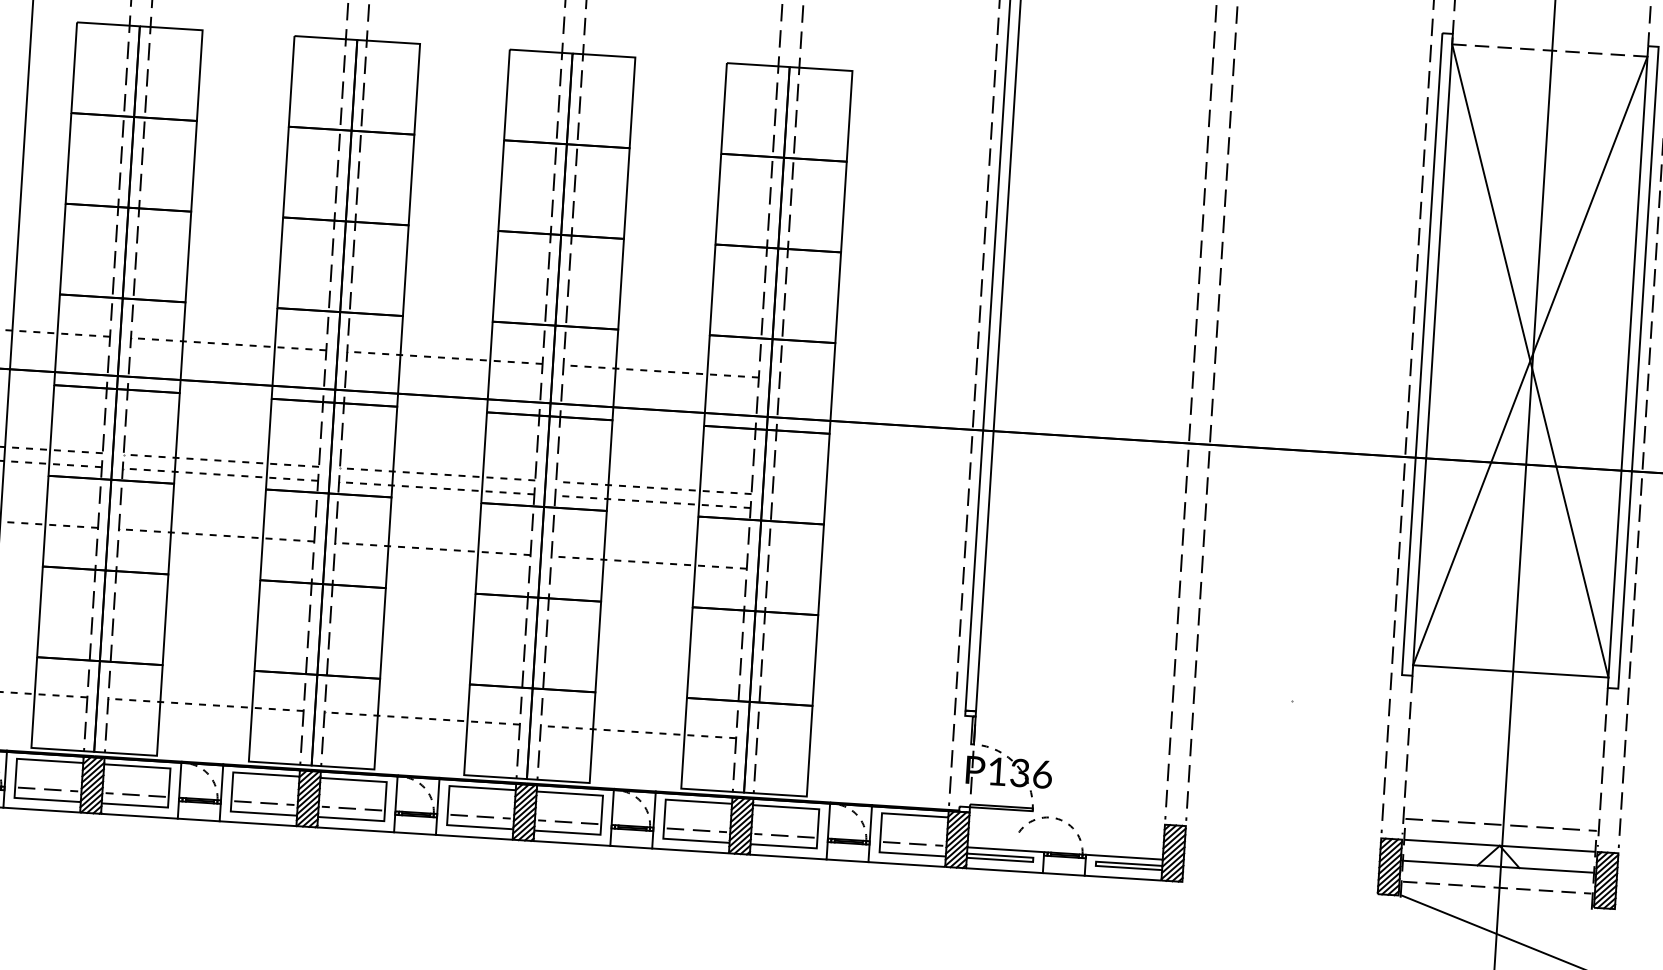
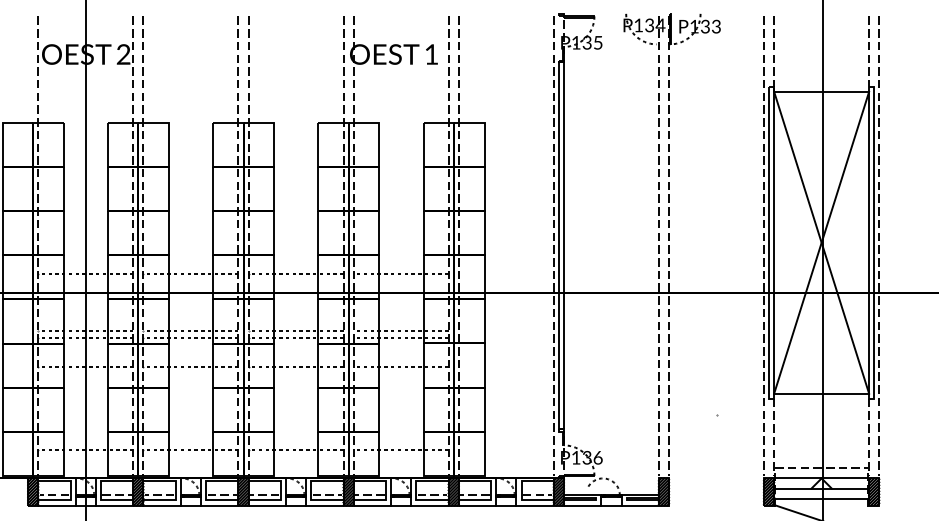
line: (1551, 49) -> (822, 91), dashed -> solid
line: (1496, 887) -> (821, 498), dashed -> solid

